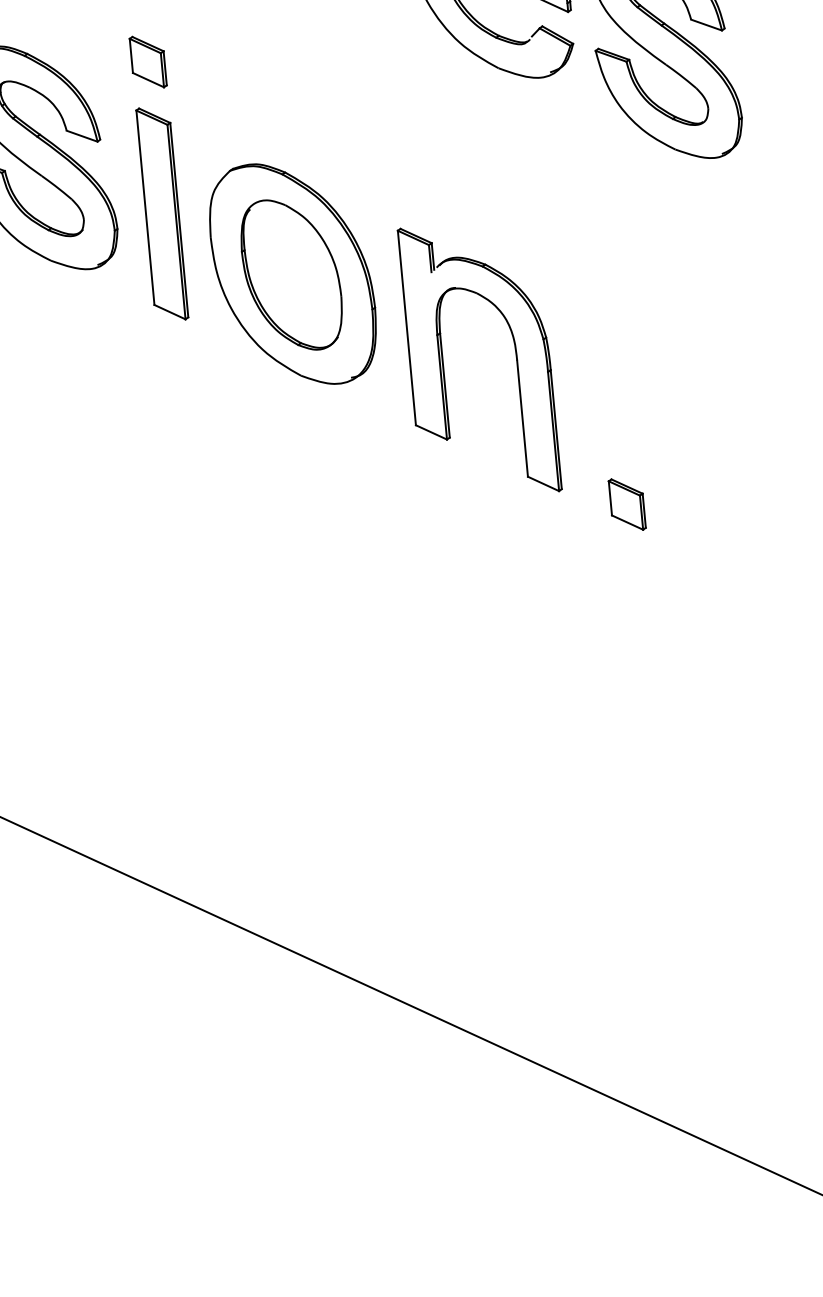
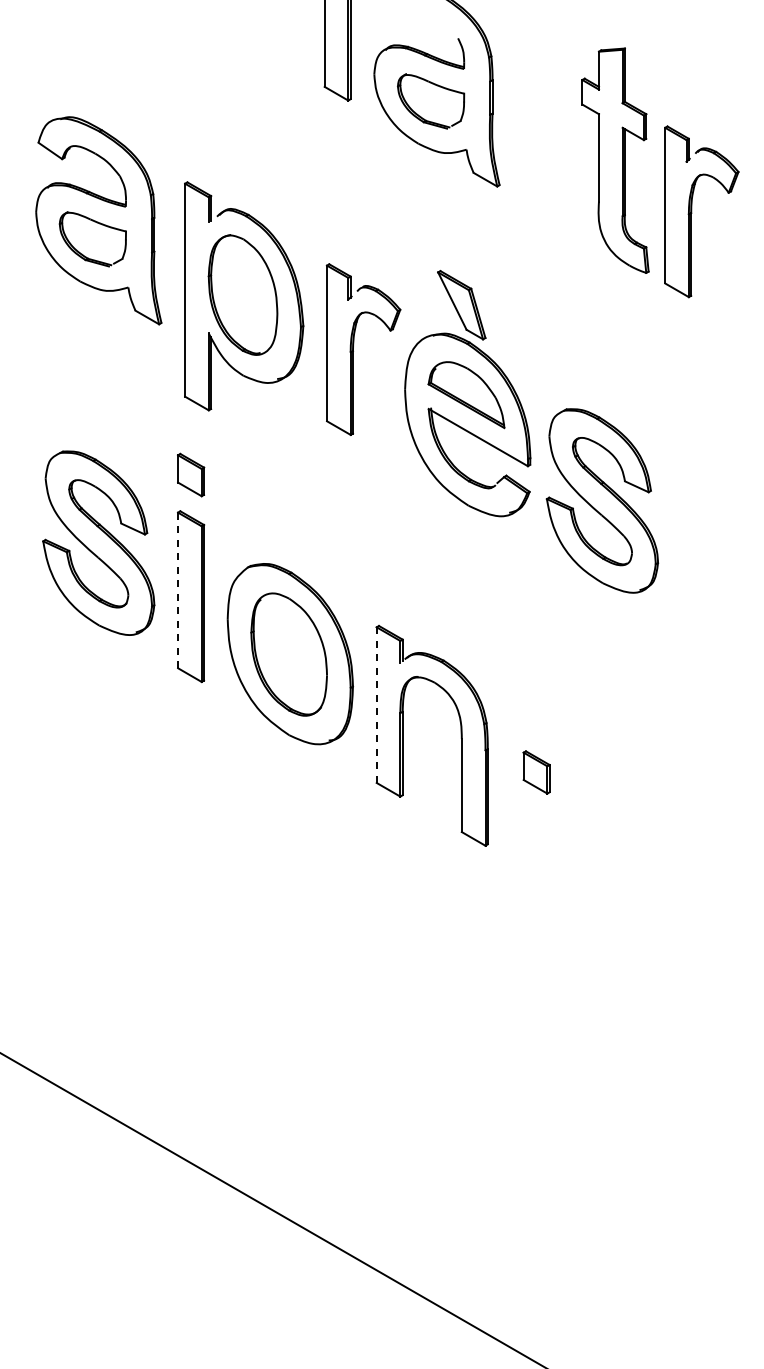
line: (145, 207) -> (178, 590), solid -> dashed
line: (406, 328) -> (376, 705), solid -> dashed
part: (627, 504) -> (536, 772), moved

